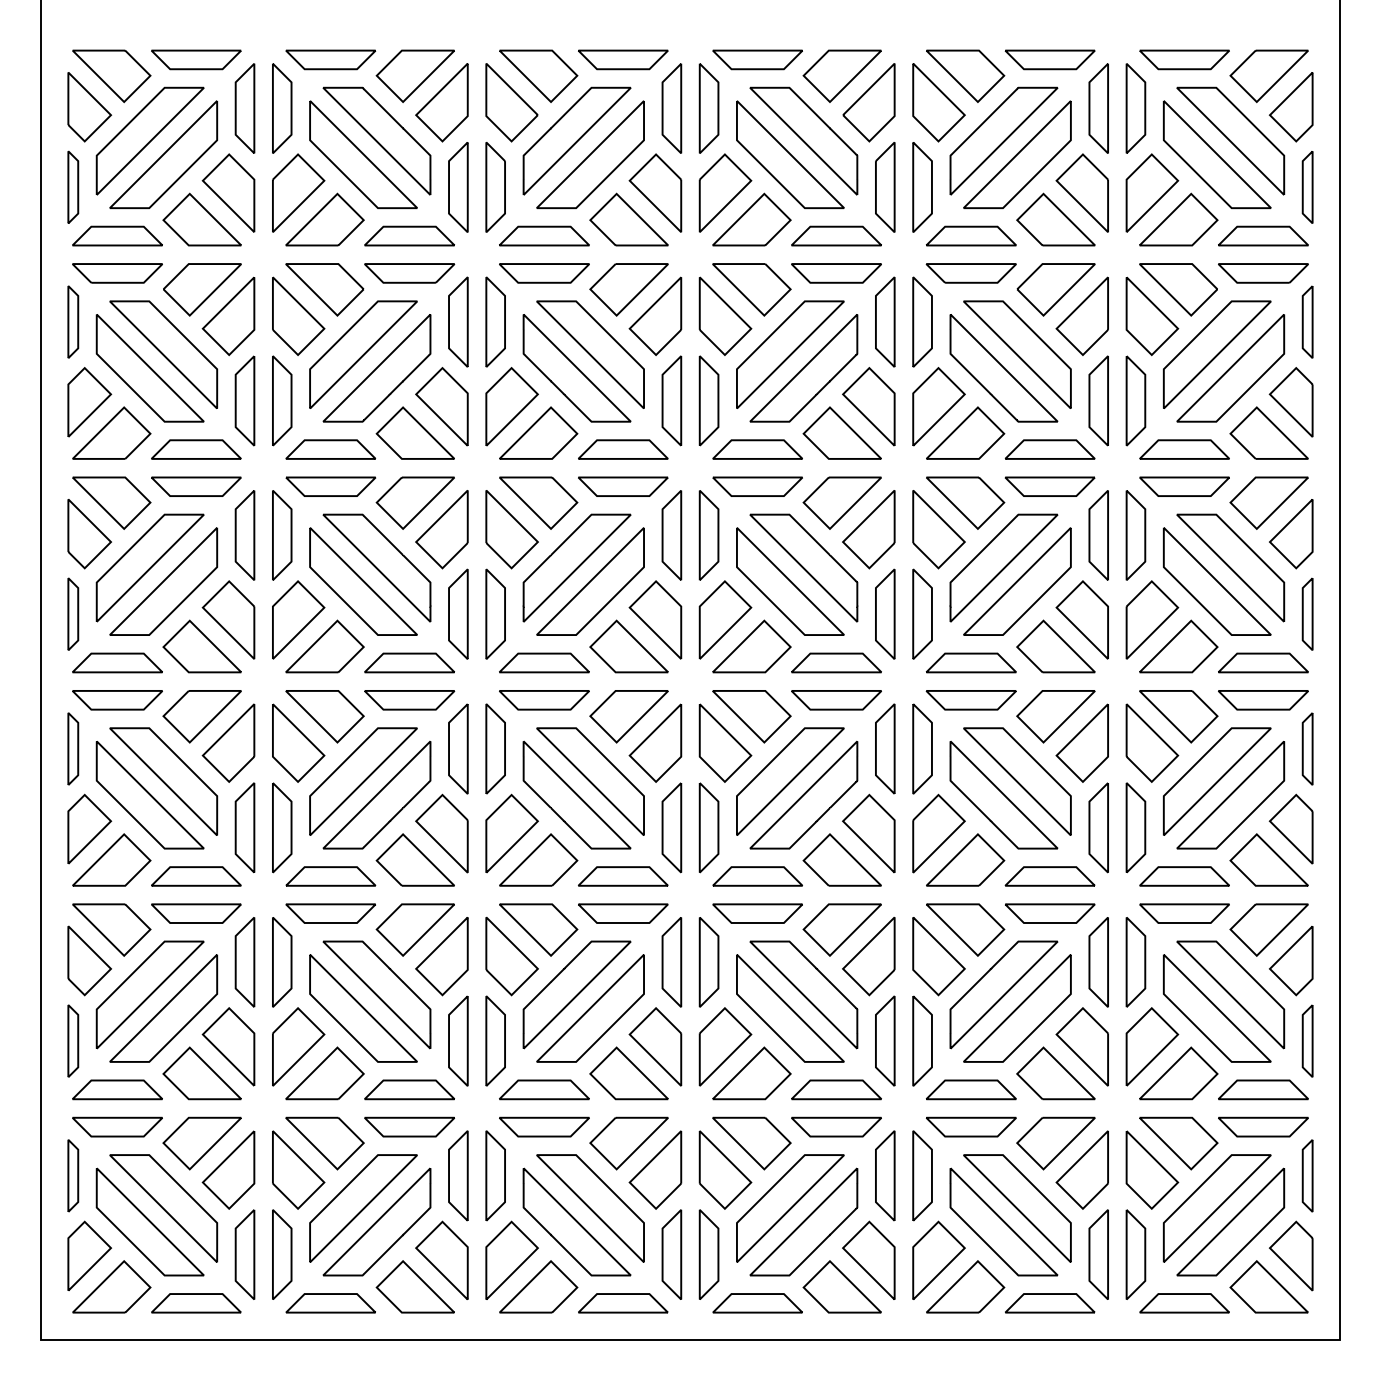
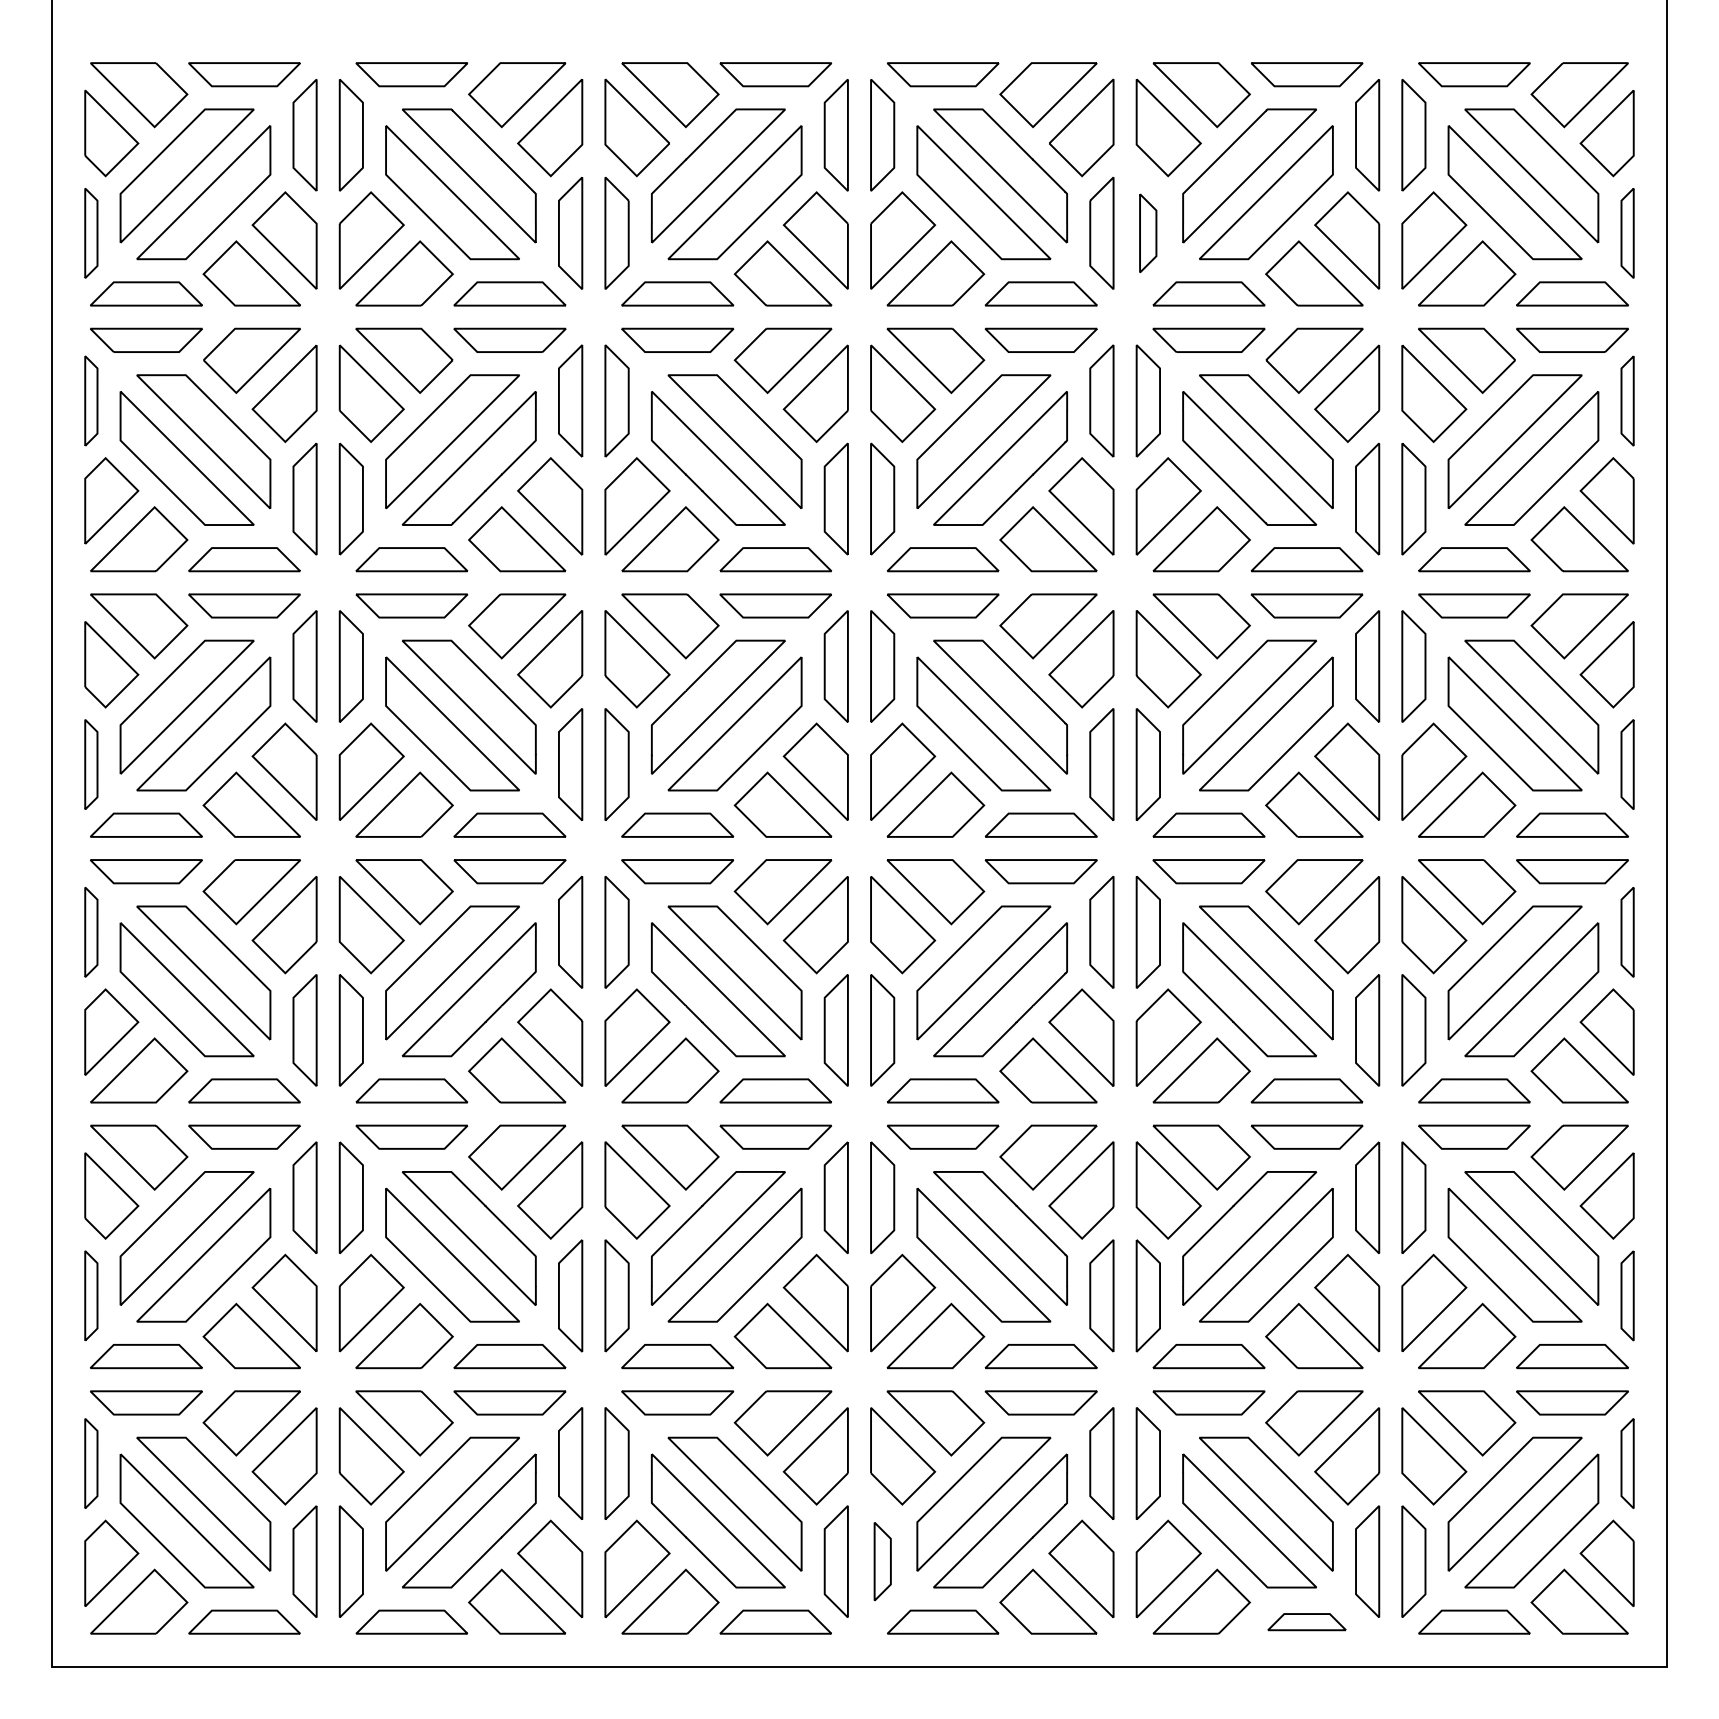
part: (921, 187) -> (1147, 233), size x0.7
part: (708, 1254) -> (882, 1561), size x0.7
part: (1049, 1302) -> (1306, 1621), size x0.7

